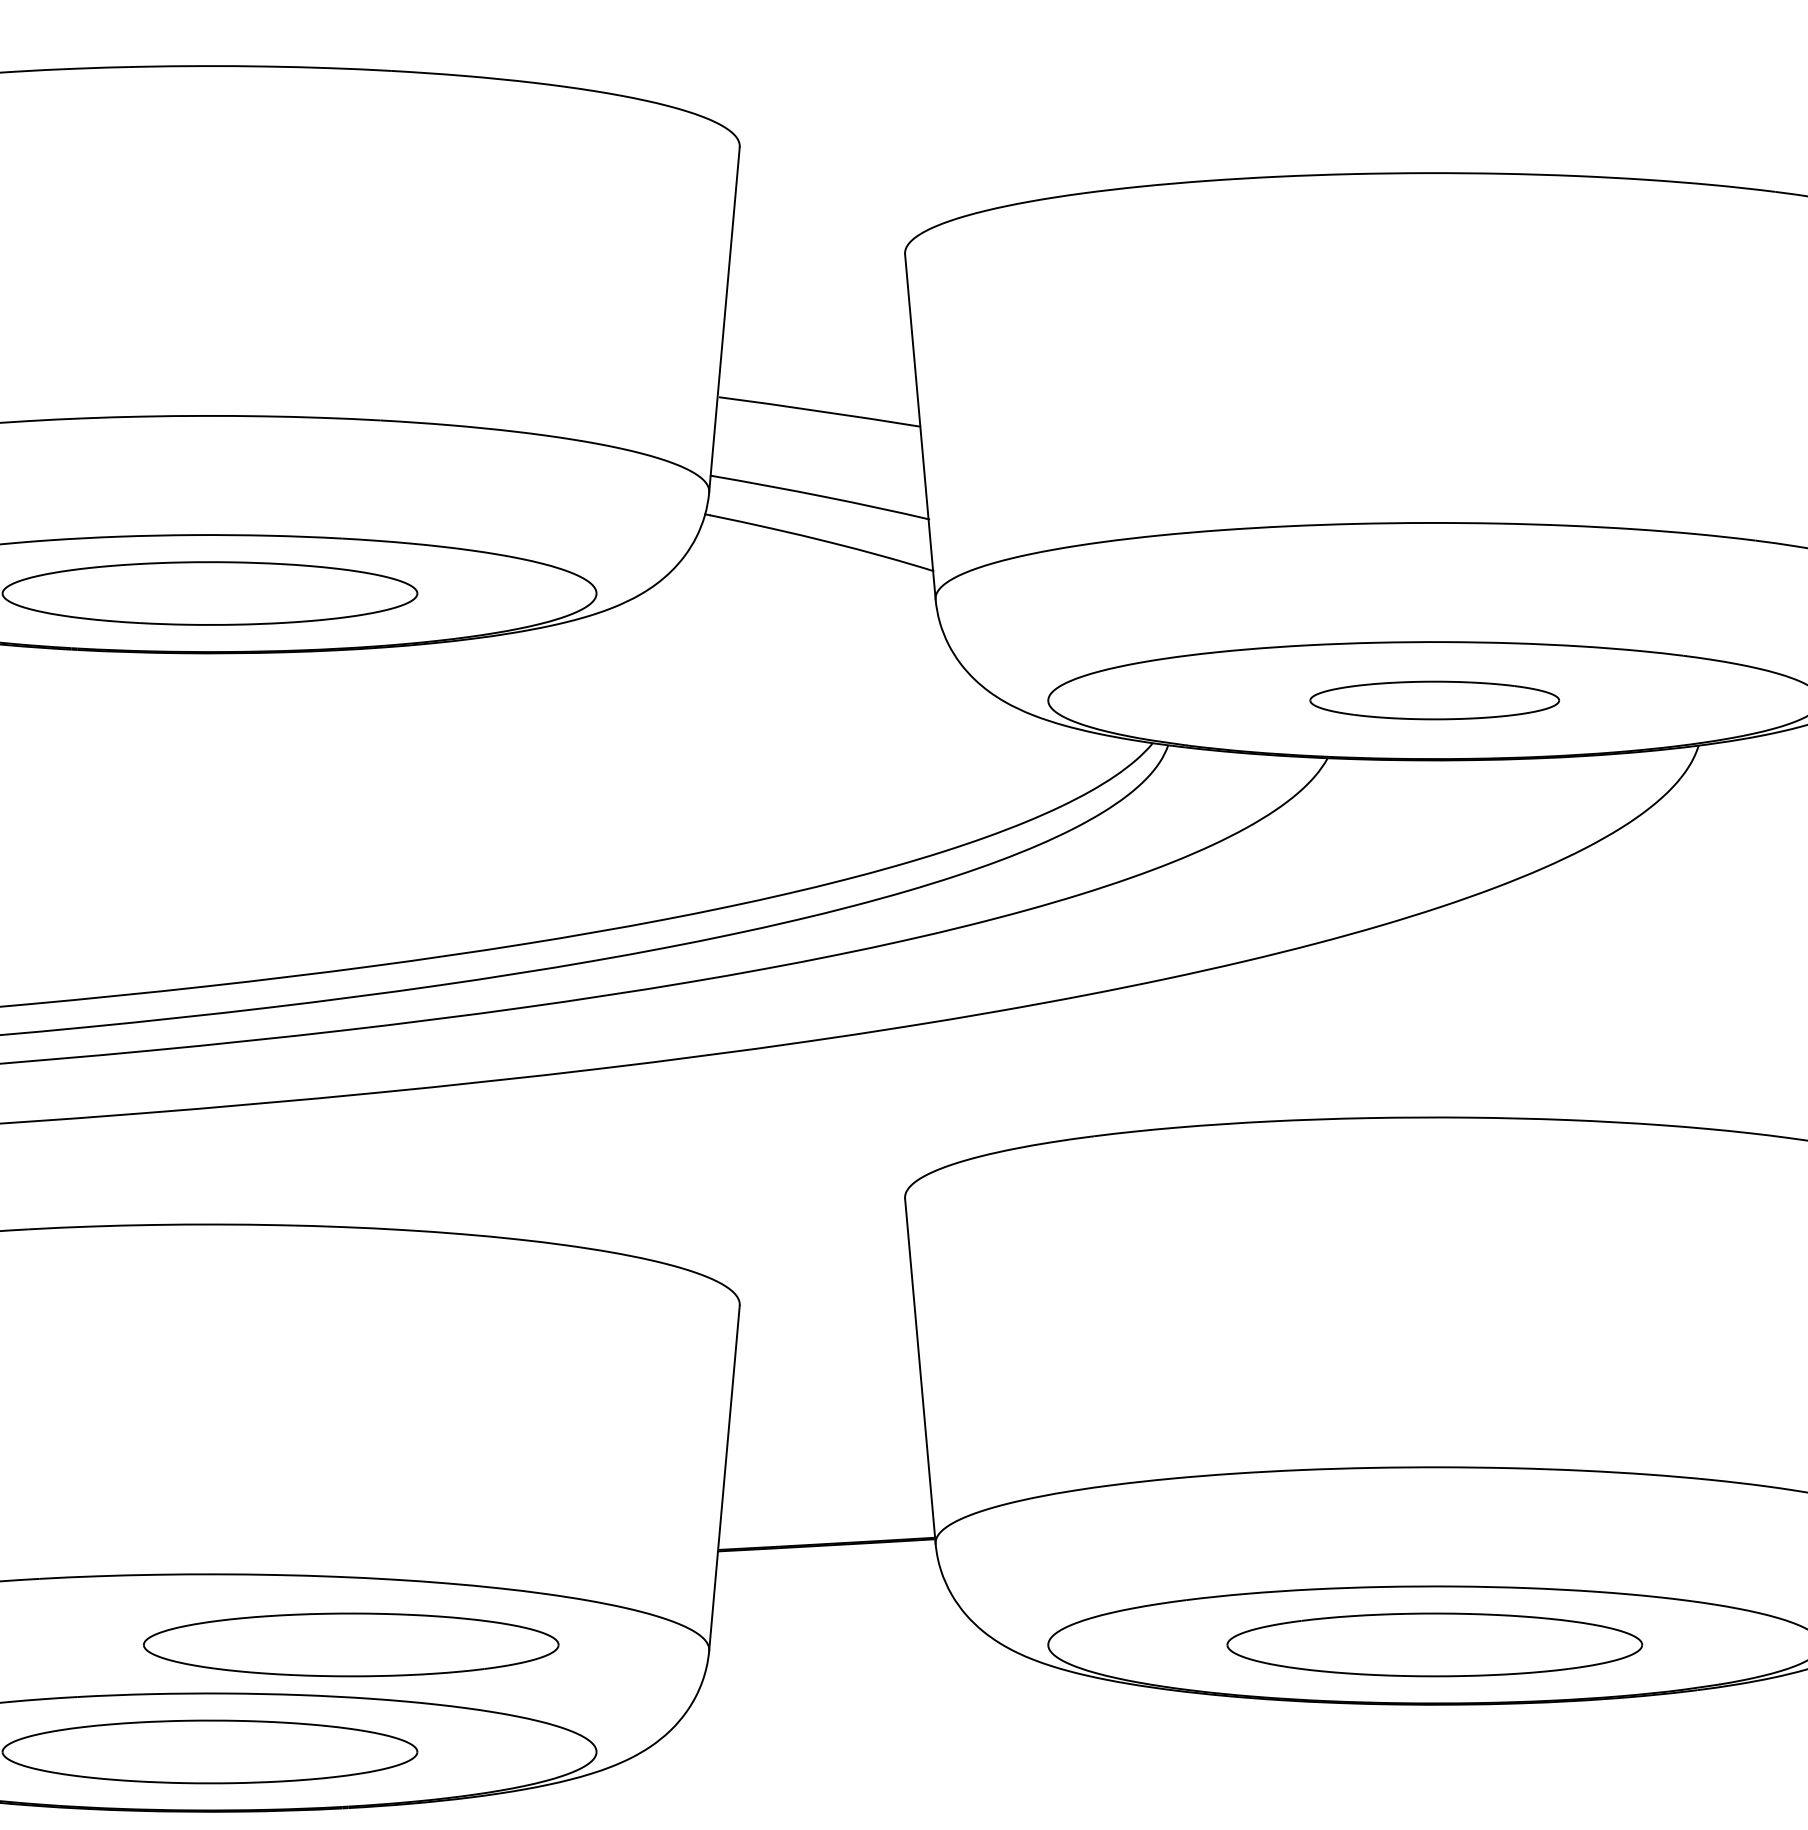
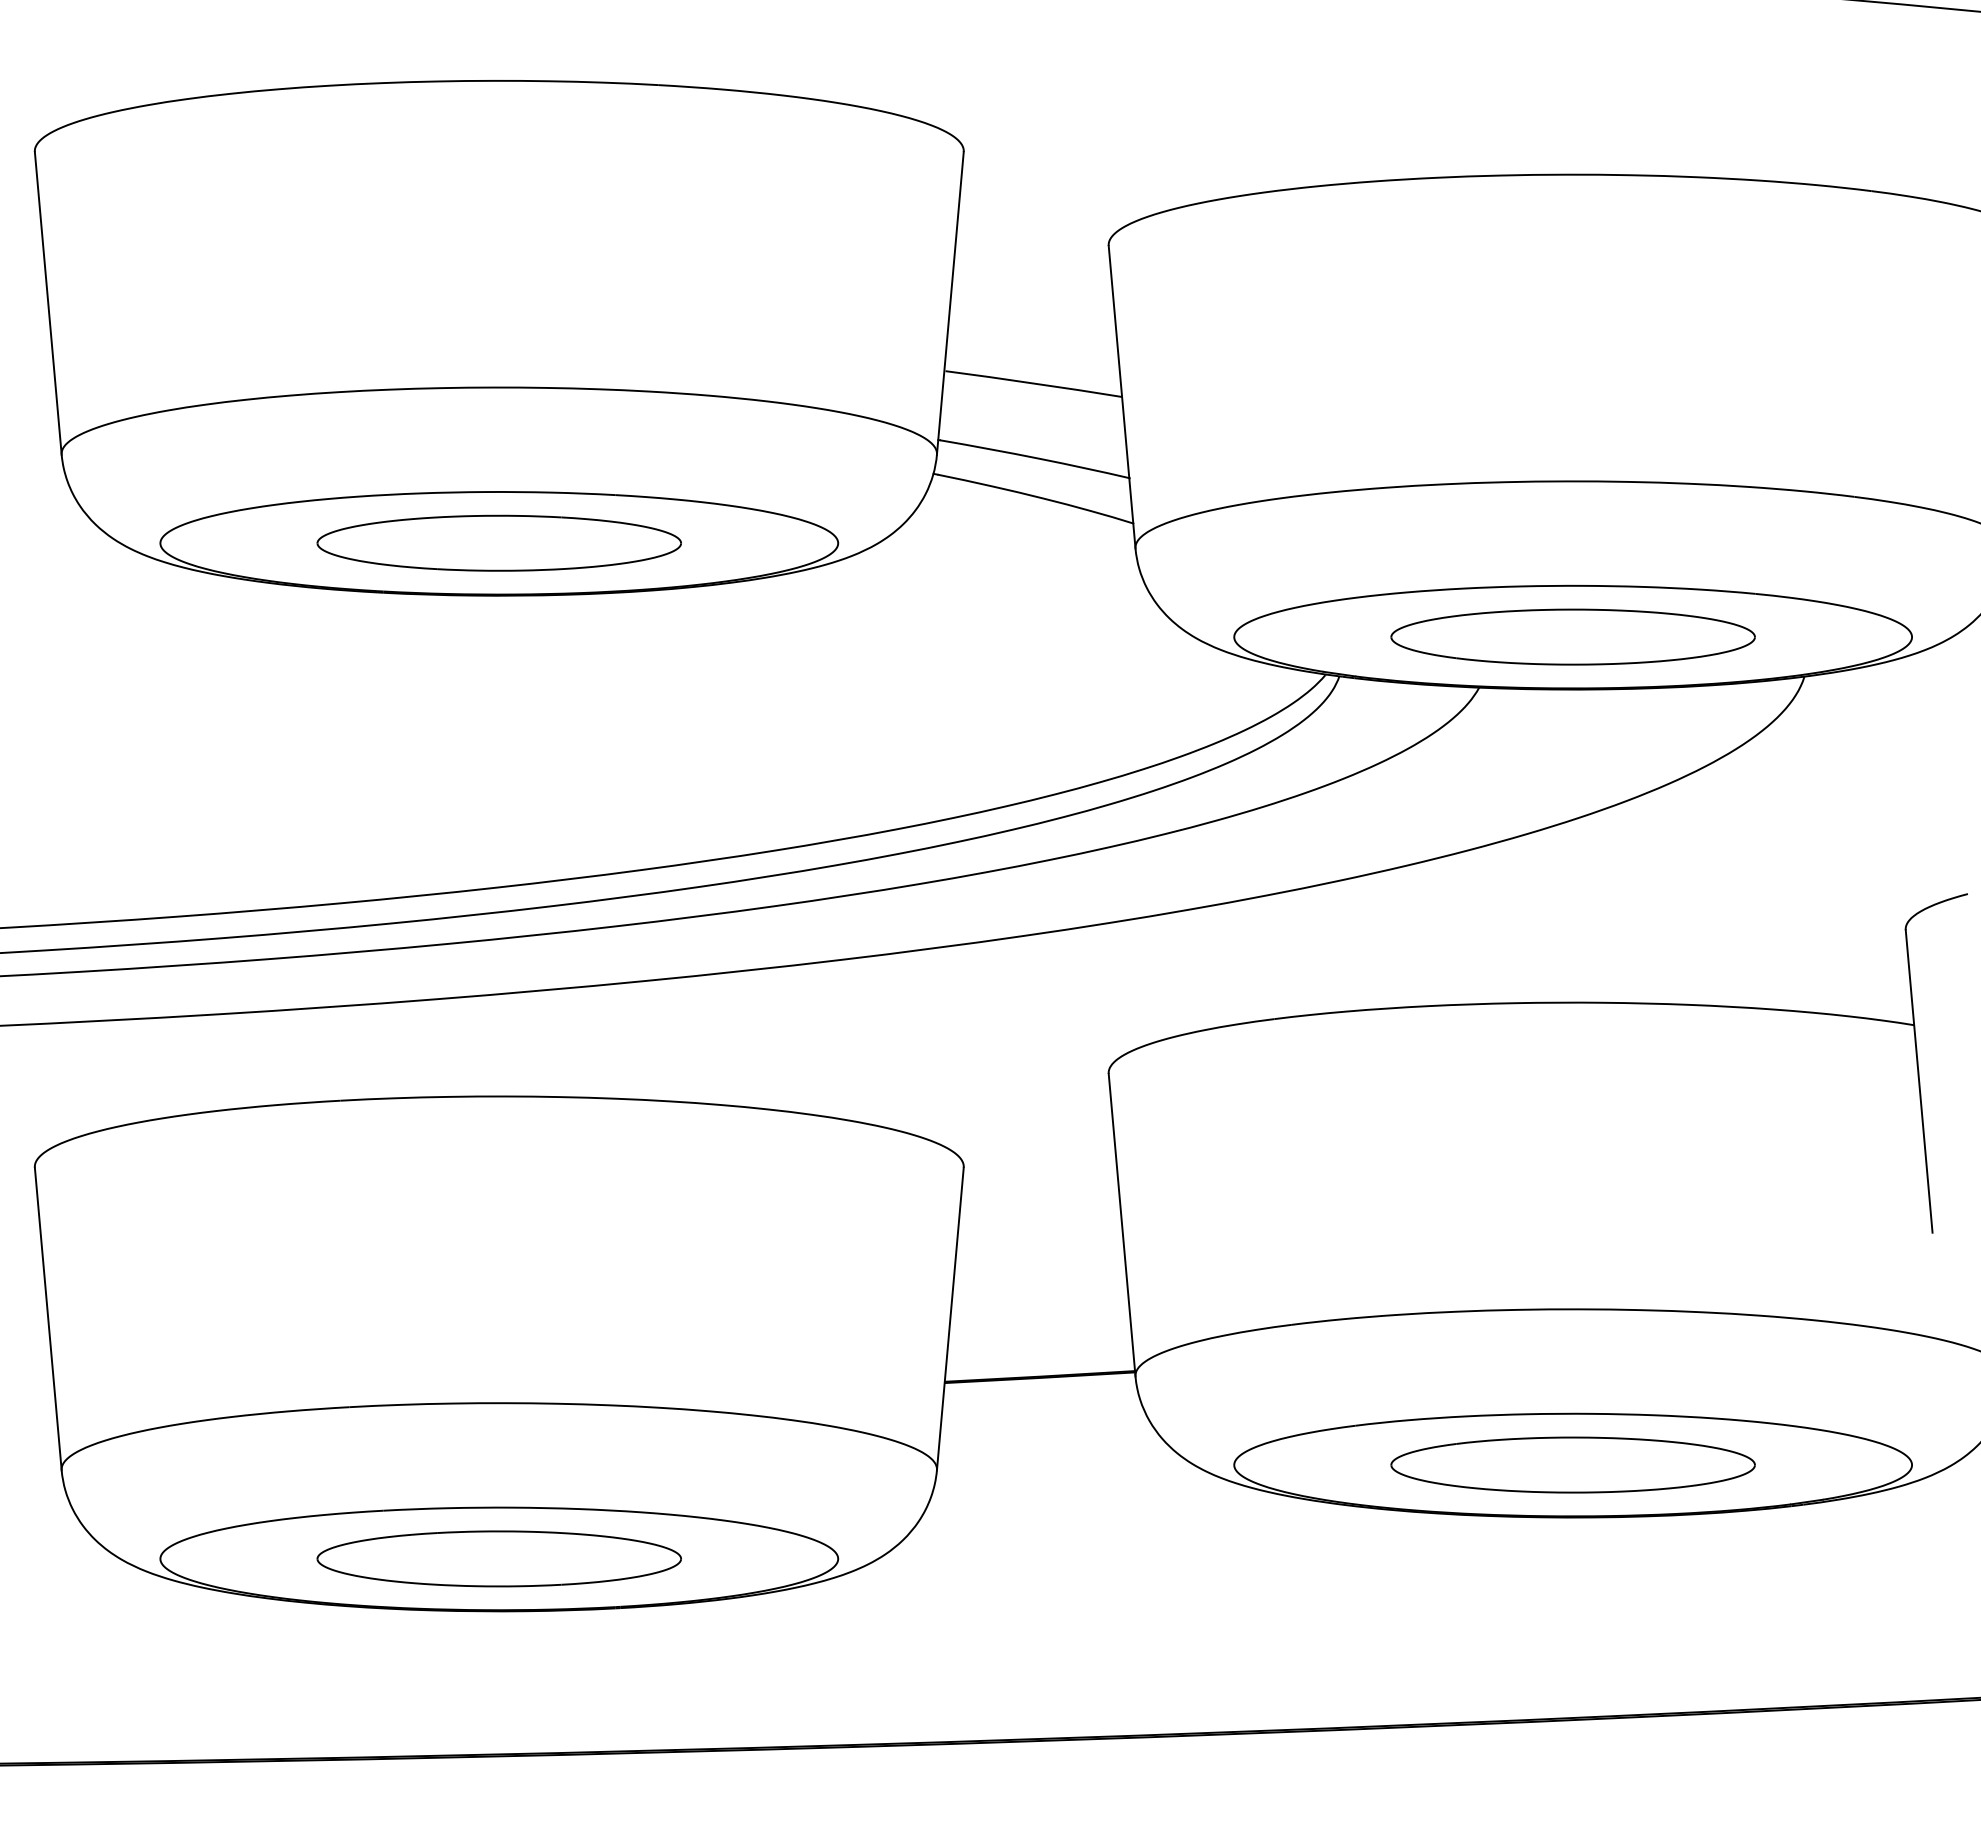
part: (1434, 699) -> (1572, 636), size x1.67
part: (350, 1644) -> (622, 1464), removed

